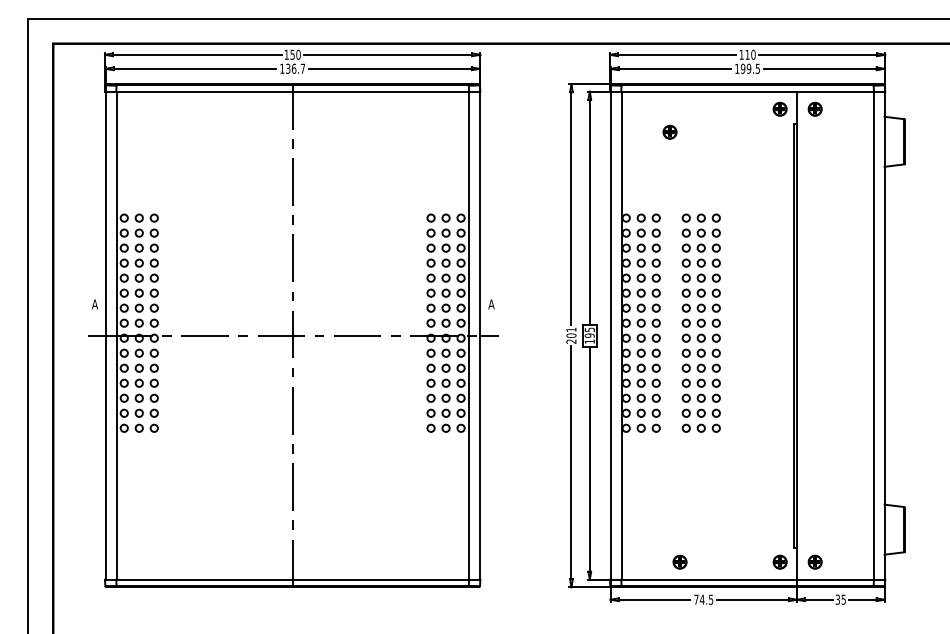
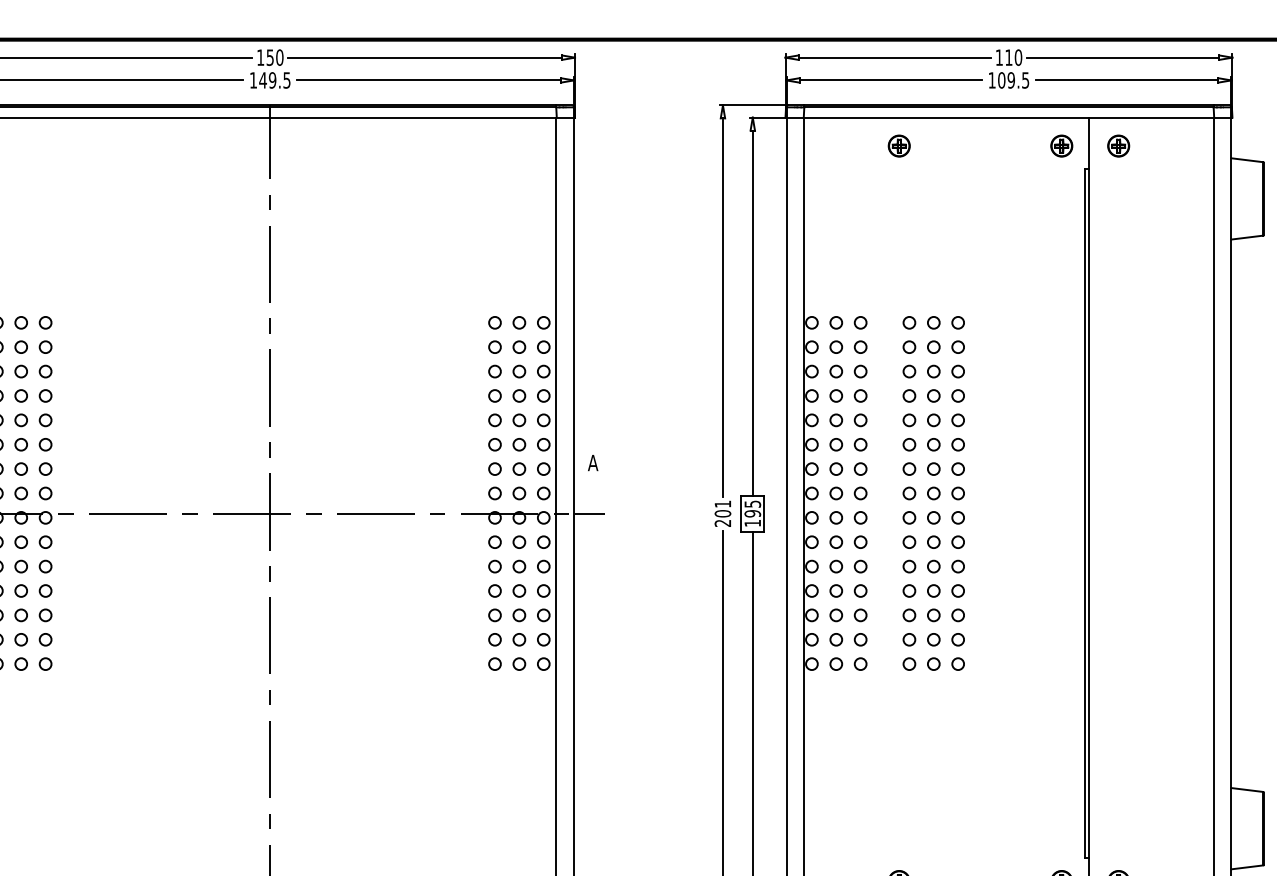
text: (295, 68) -> (274, 79), 136.7 -> 149.5
text: (742, 68) -> (1000, 79), 199.5 -> 109.5
part: (669, 131) -> (898, 144), moved

